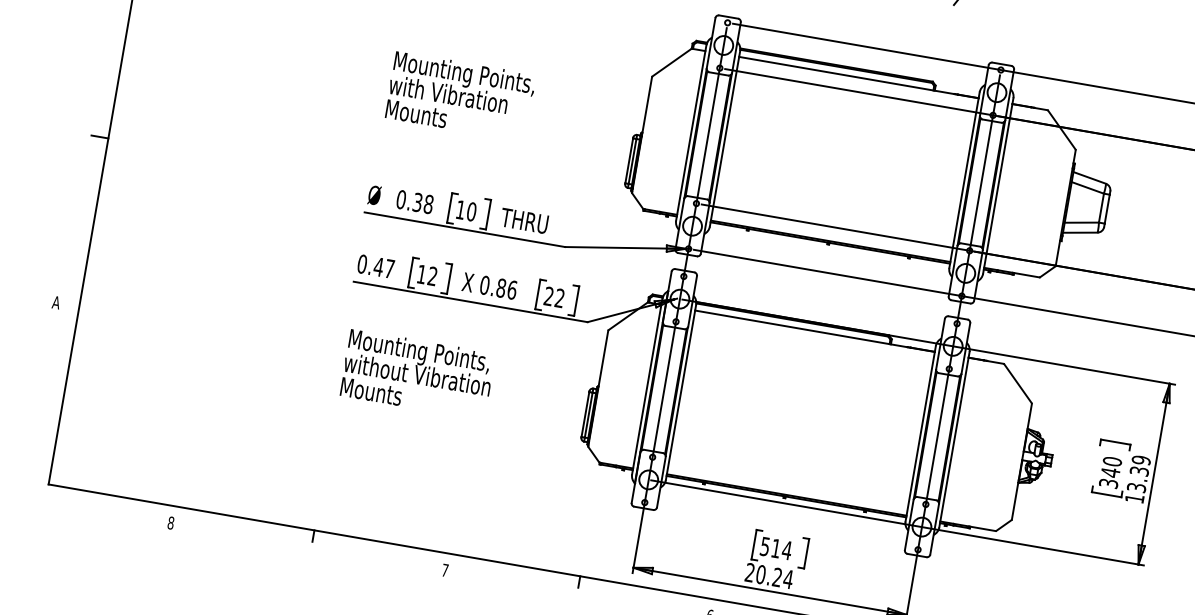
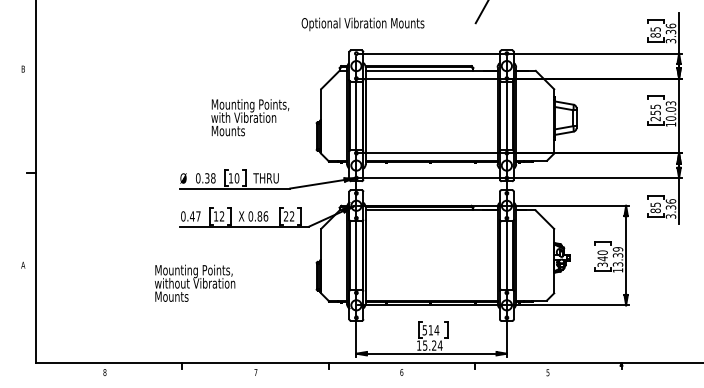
text: (460, 96) -> (250, 117), moved
text: (418, 373) -> (195, 282), moved
text: (756, 573) -> (422, 345), 20.24 -> 15.24

